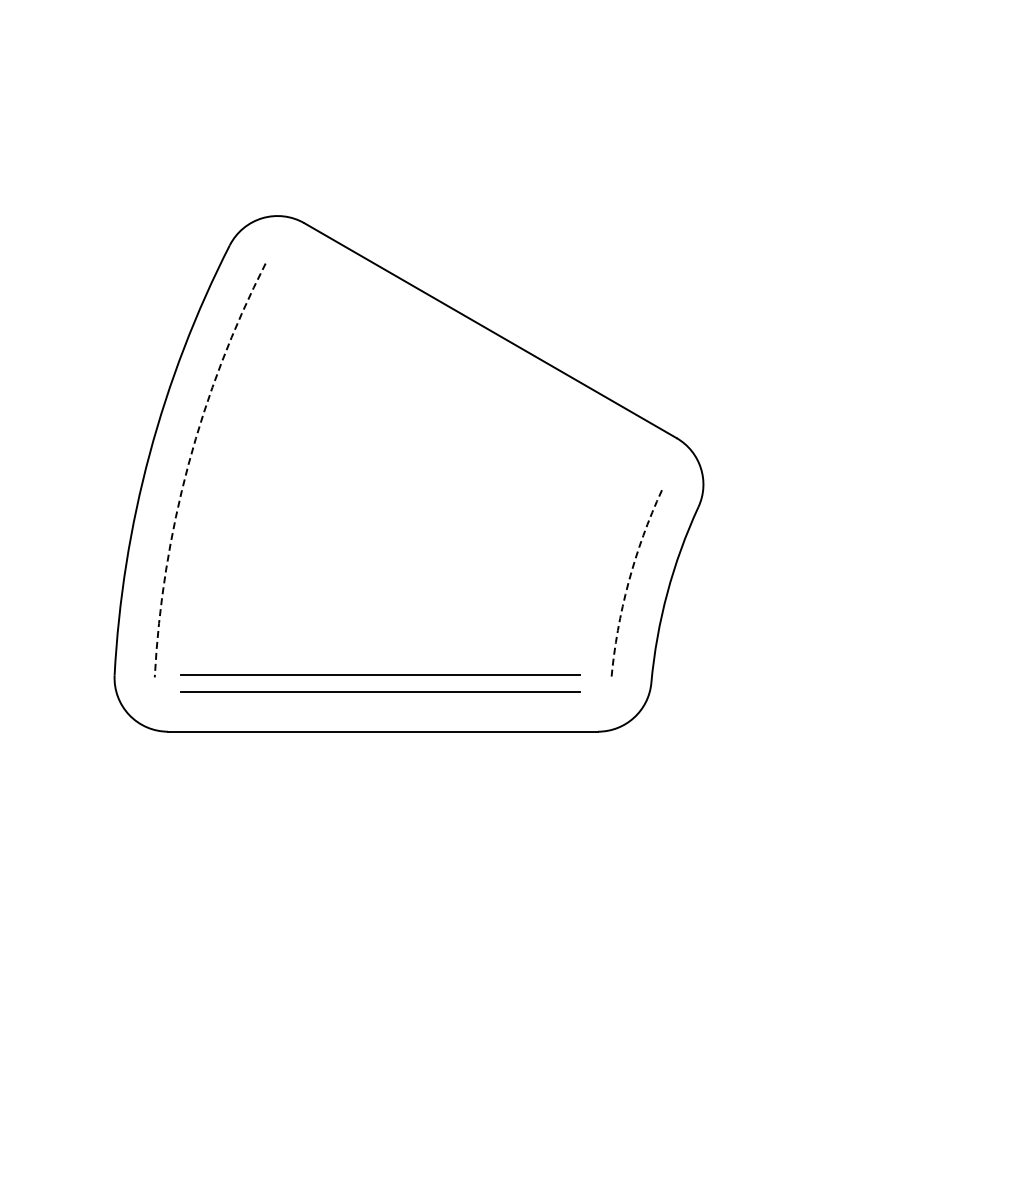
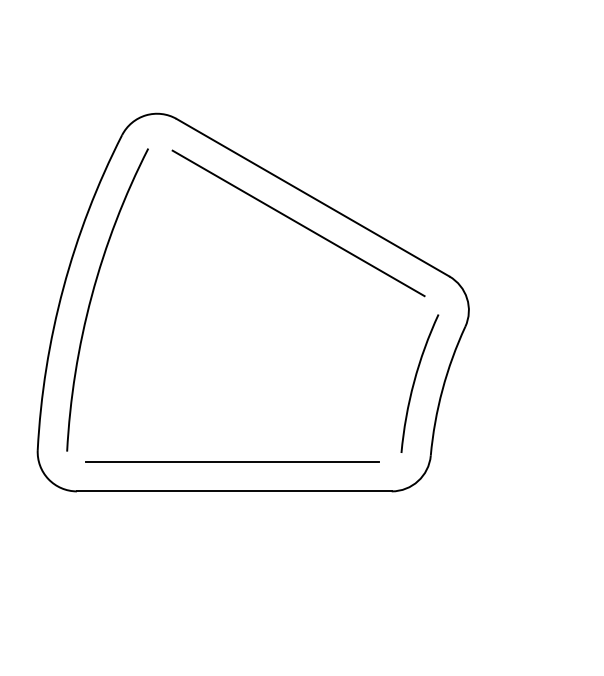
line: (470, 365) -> (298, 223), added
arc: (188, 464) -> (91, 295), dashed -> solid
arc: (628, 582) -> (414, 382), dashed -> solid
line: (380, 674) -> (232, 449), removed

